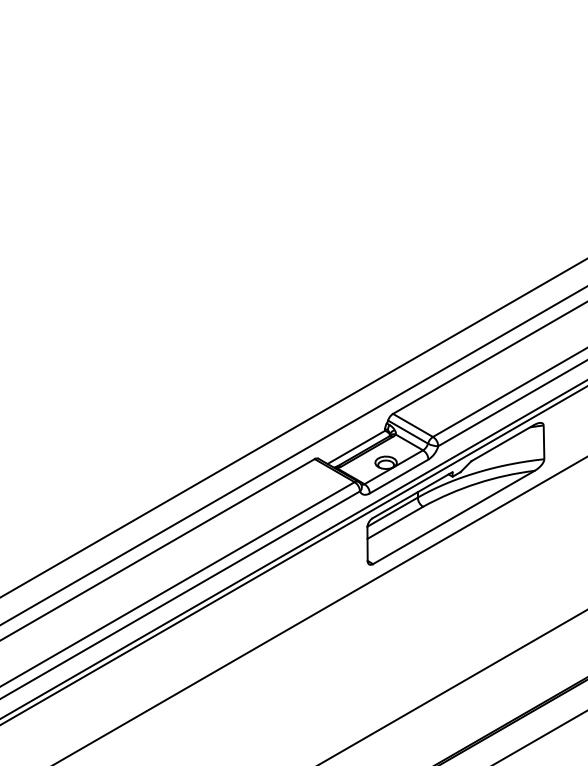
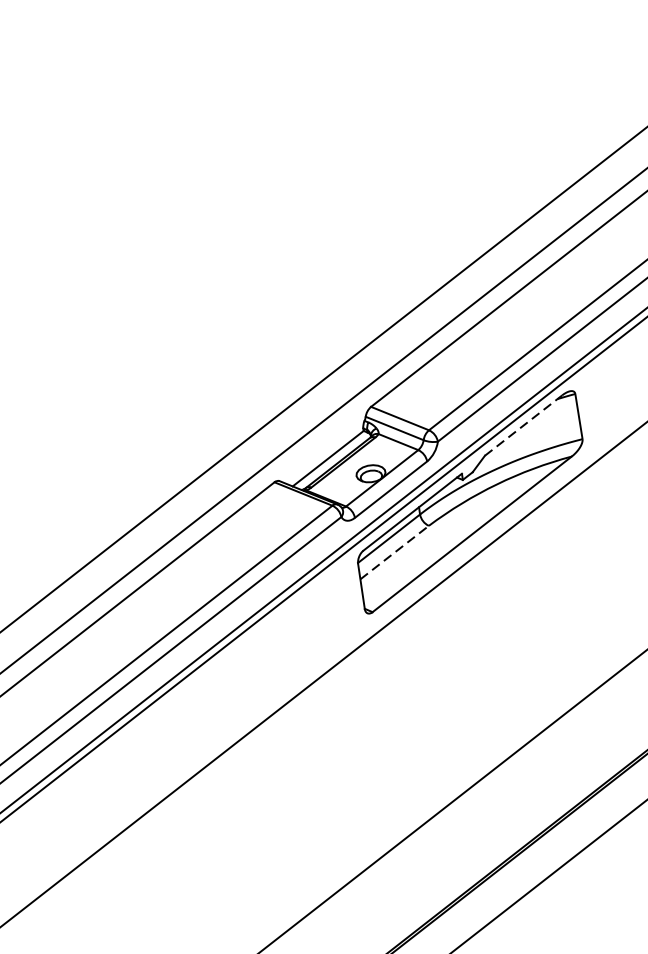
line: (503, 443) -> (524, 425), solid -> dashed
line: (395, 522) -> (394, 552), solid -> dashed

